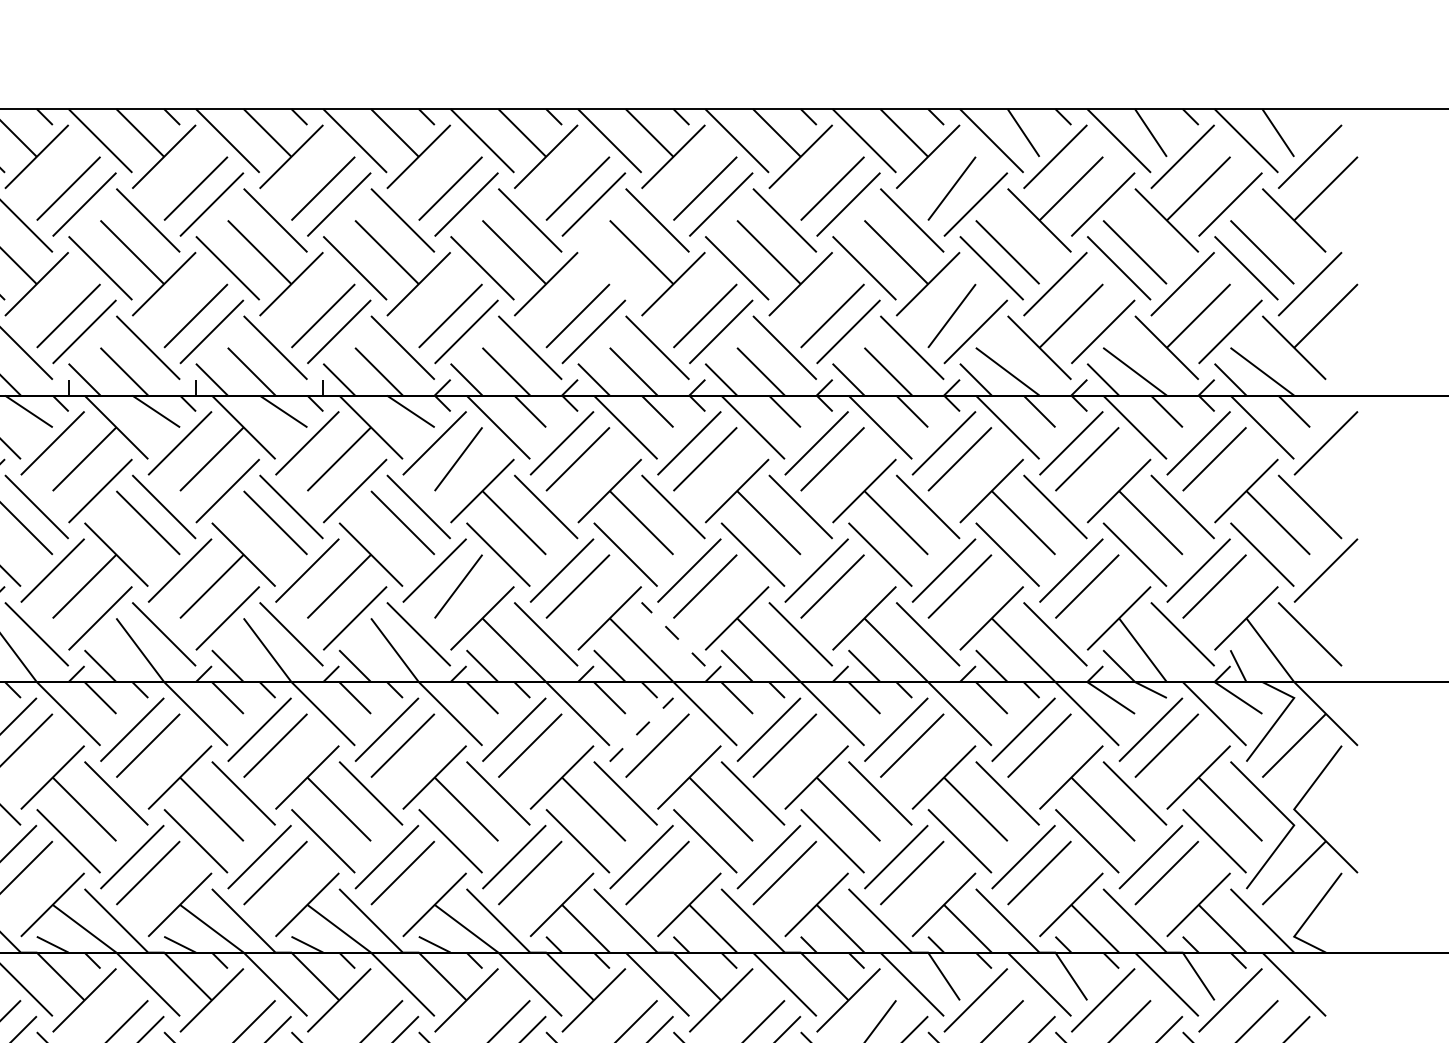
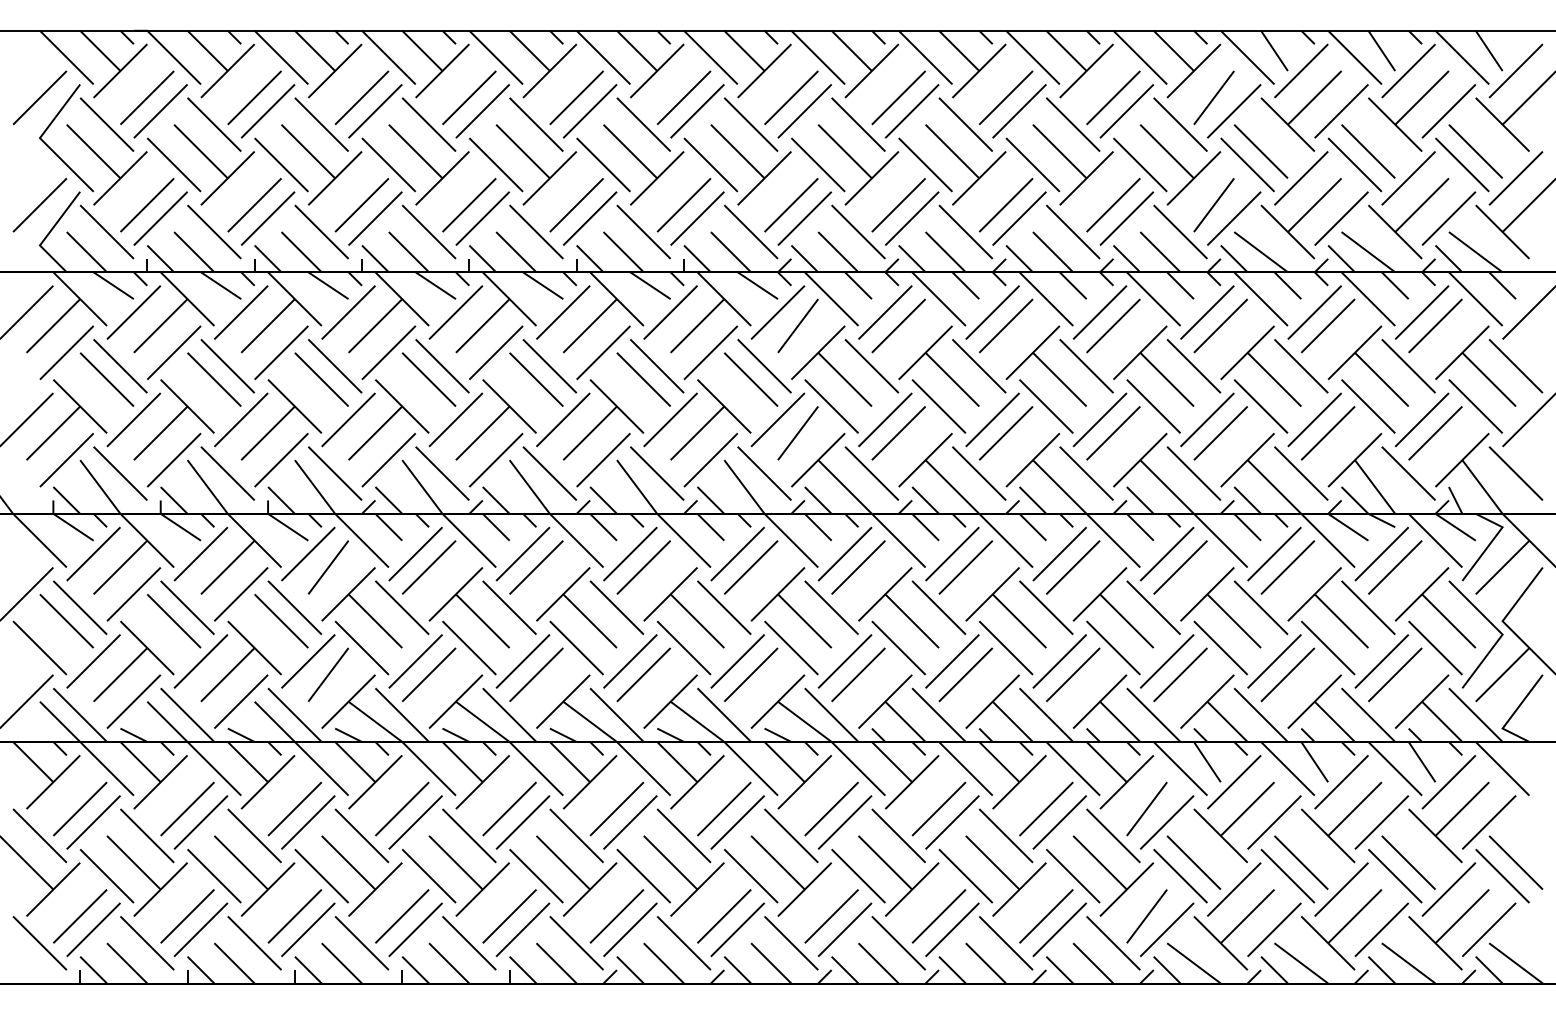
line: (609, 267) -> (925, 164), added
line: (673, 634) -> (979, 473), dashed -> solid
line: (641, 730) -> (952, 554), dashed -> solid

